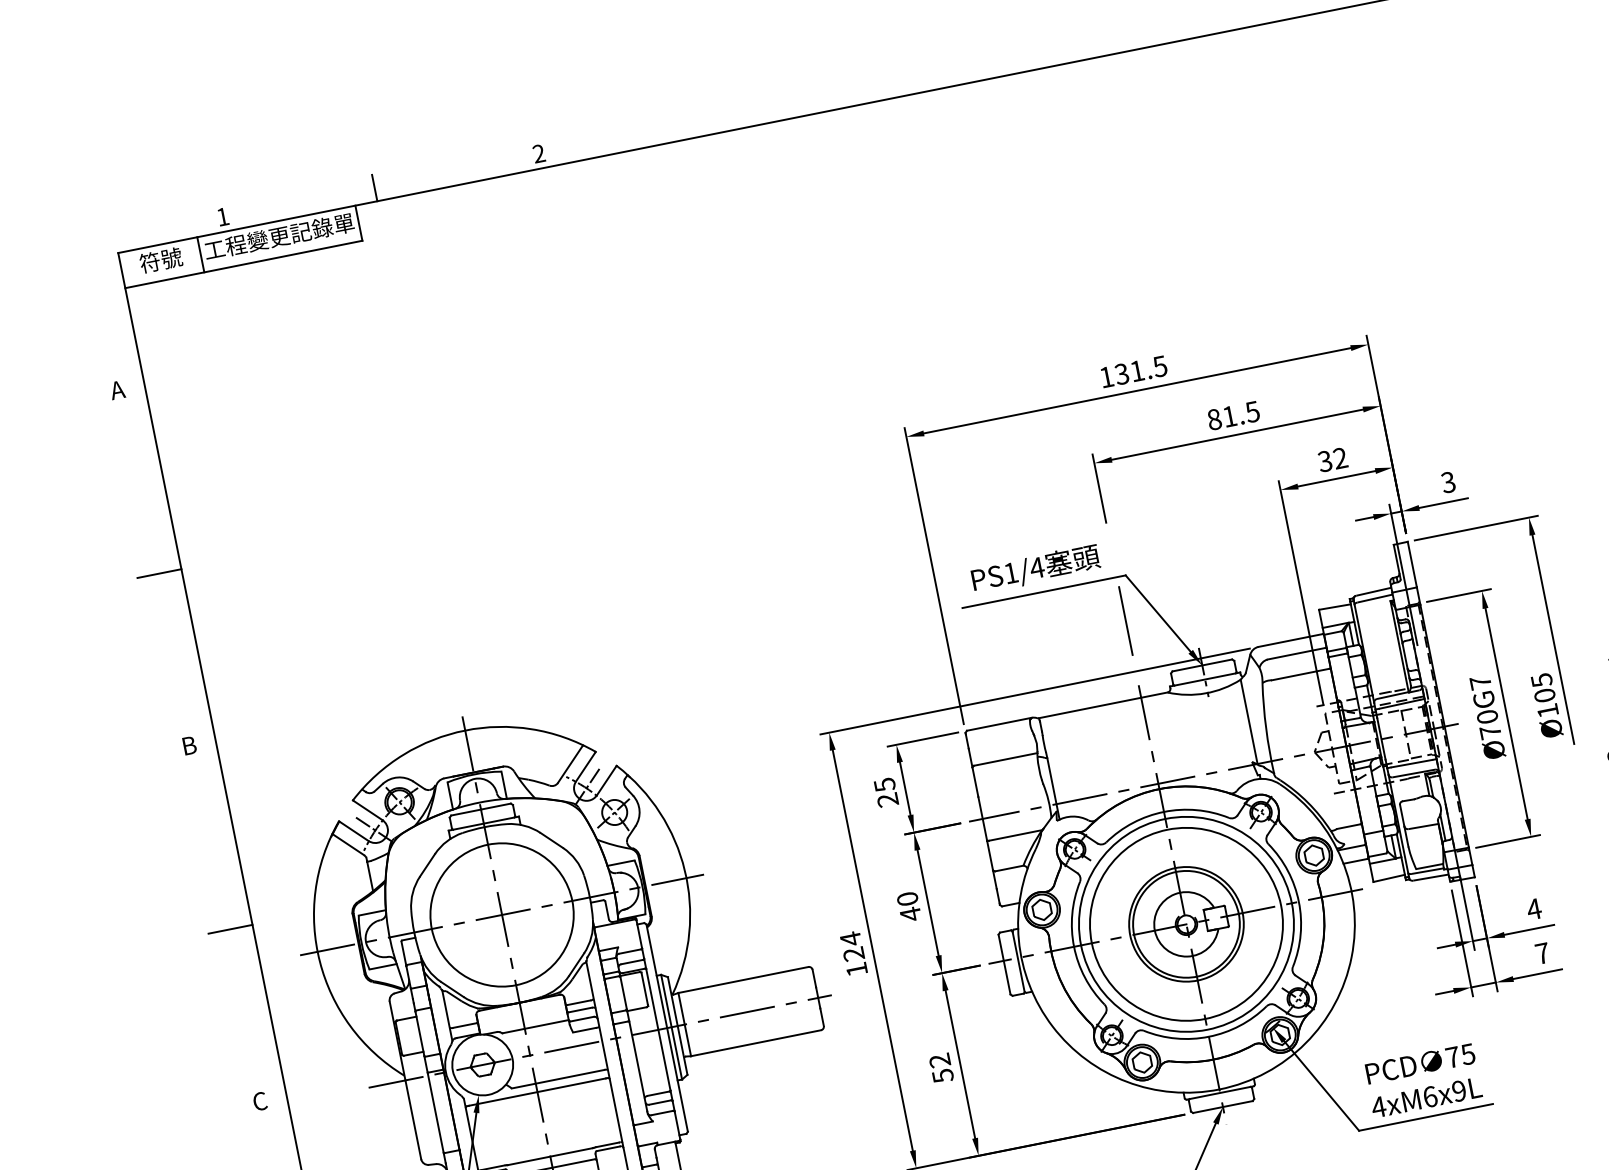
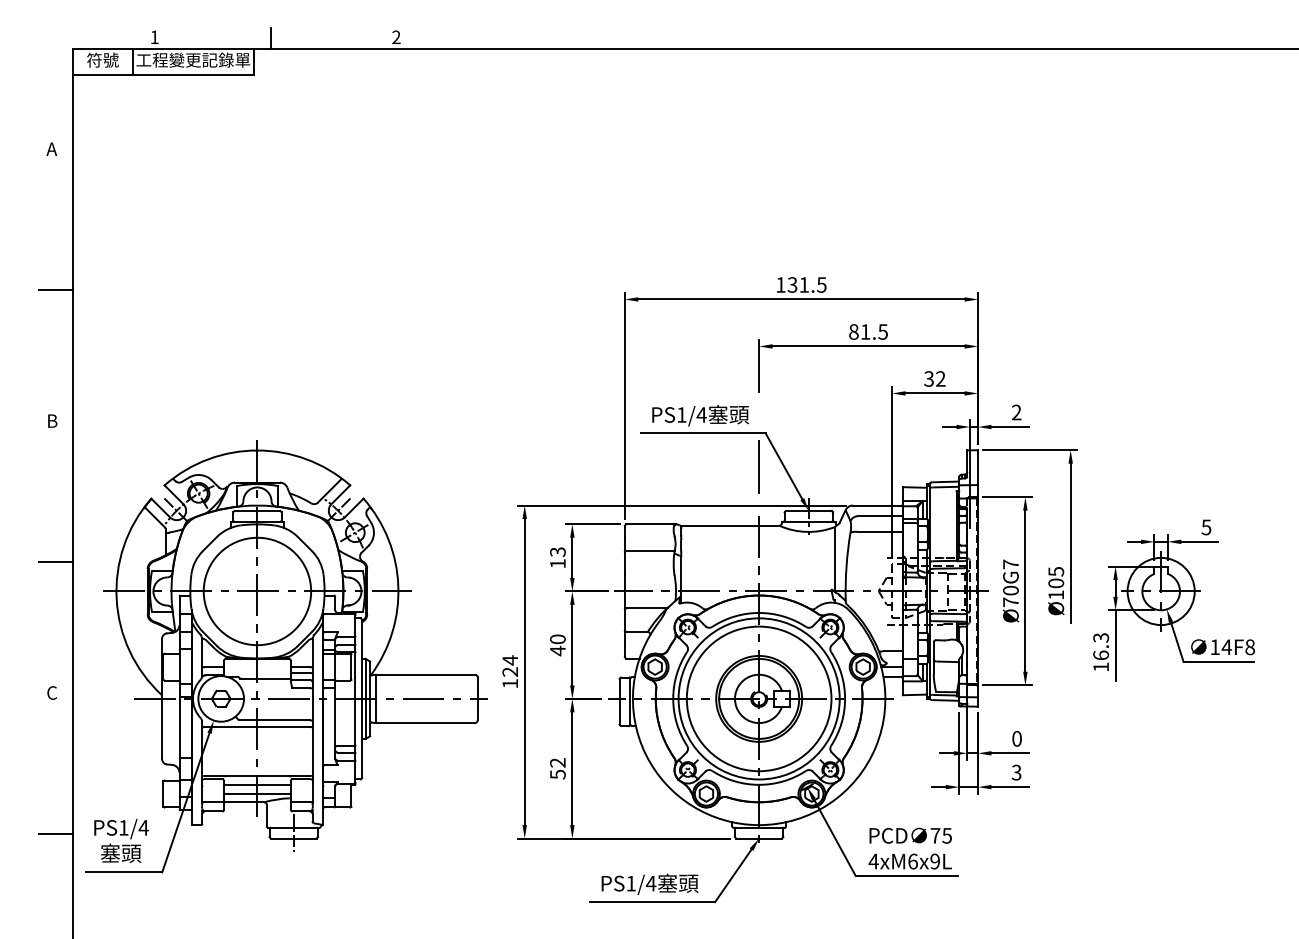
text: (1448, 482) -> (1016, 412), 3 -> 2
text: (885, 792) -> (557, 557), 25 -> 13
text: (1533, 908) -> (1016, 738), 4 -> 0
text: (1542, 953) -> (1016, 772), 7 -> 3

